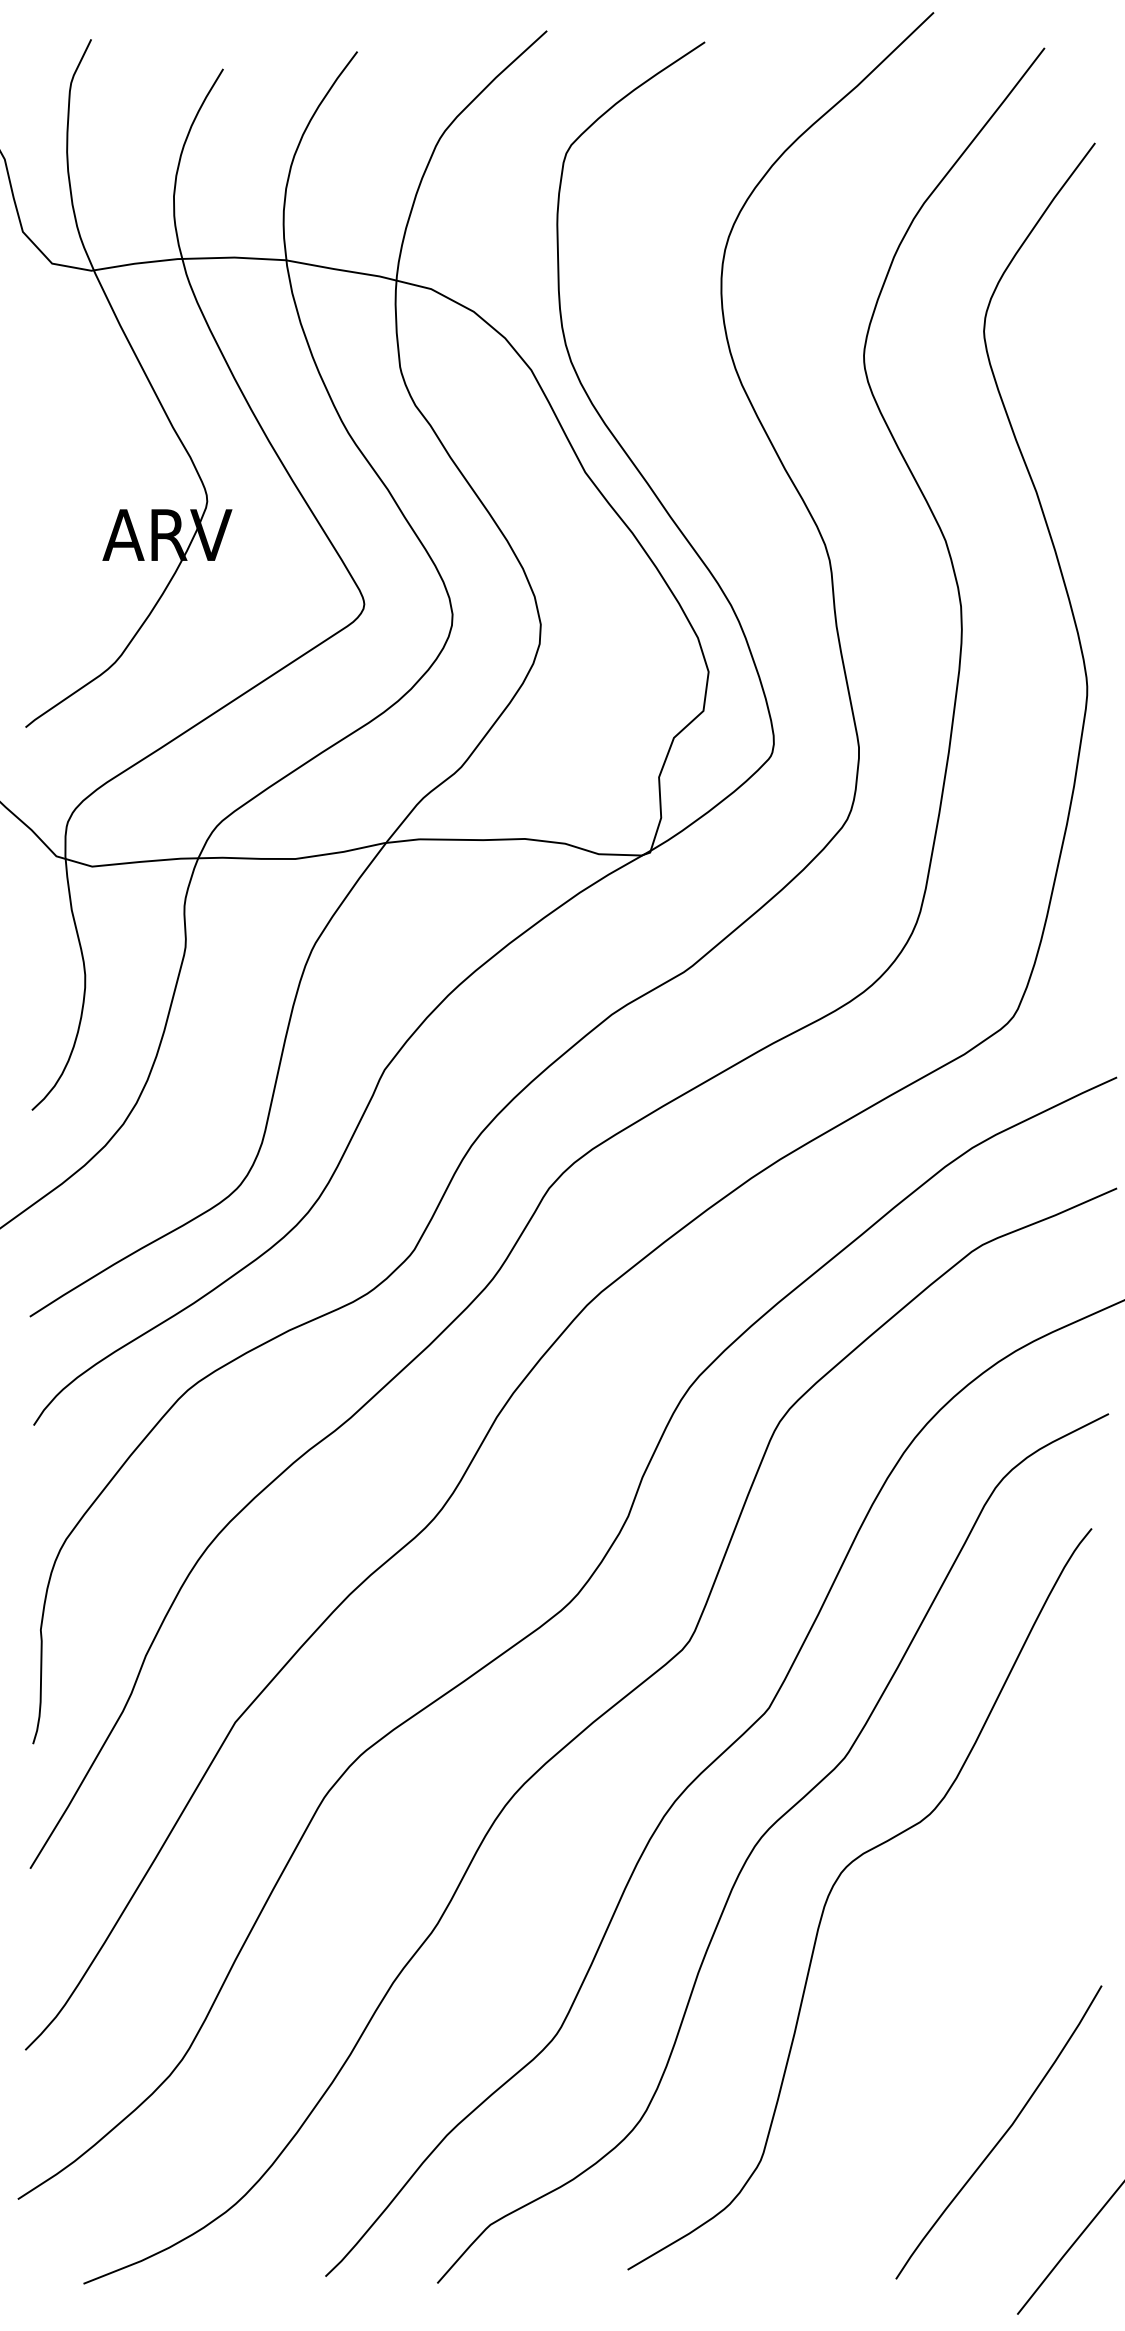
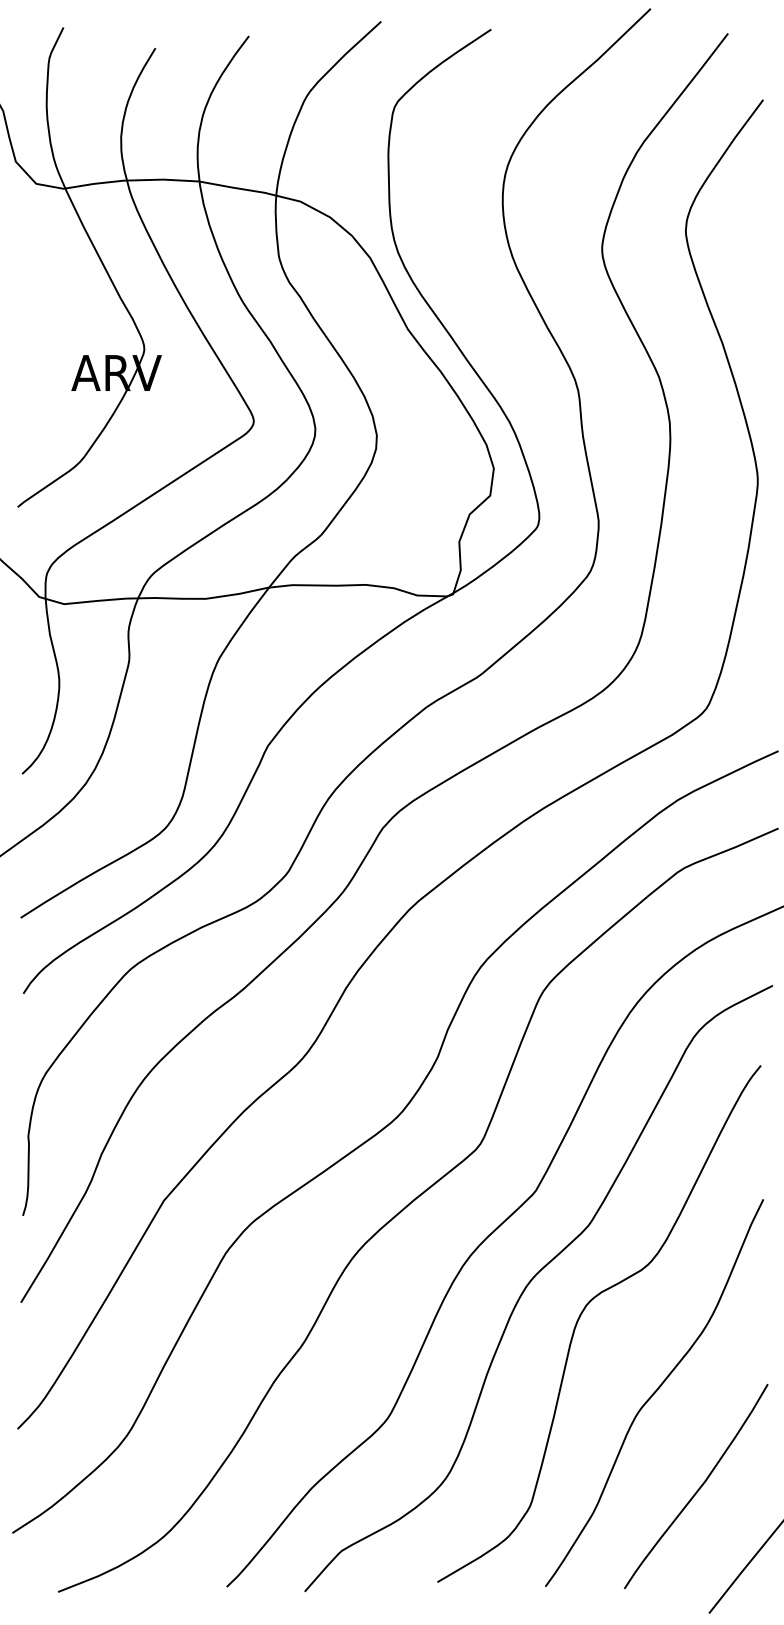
curve: (939, 1997) -> (654, 1392), added

